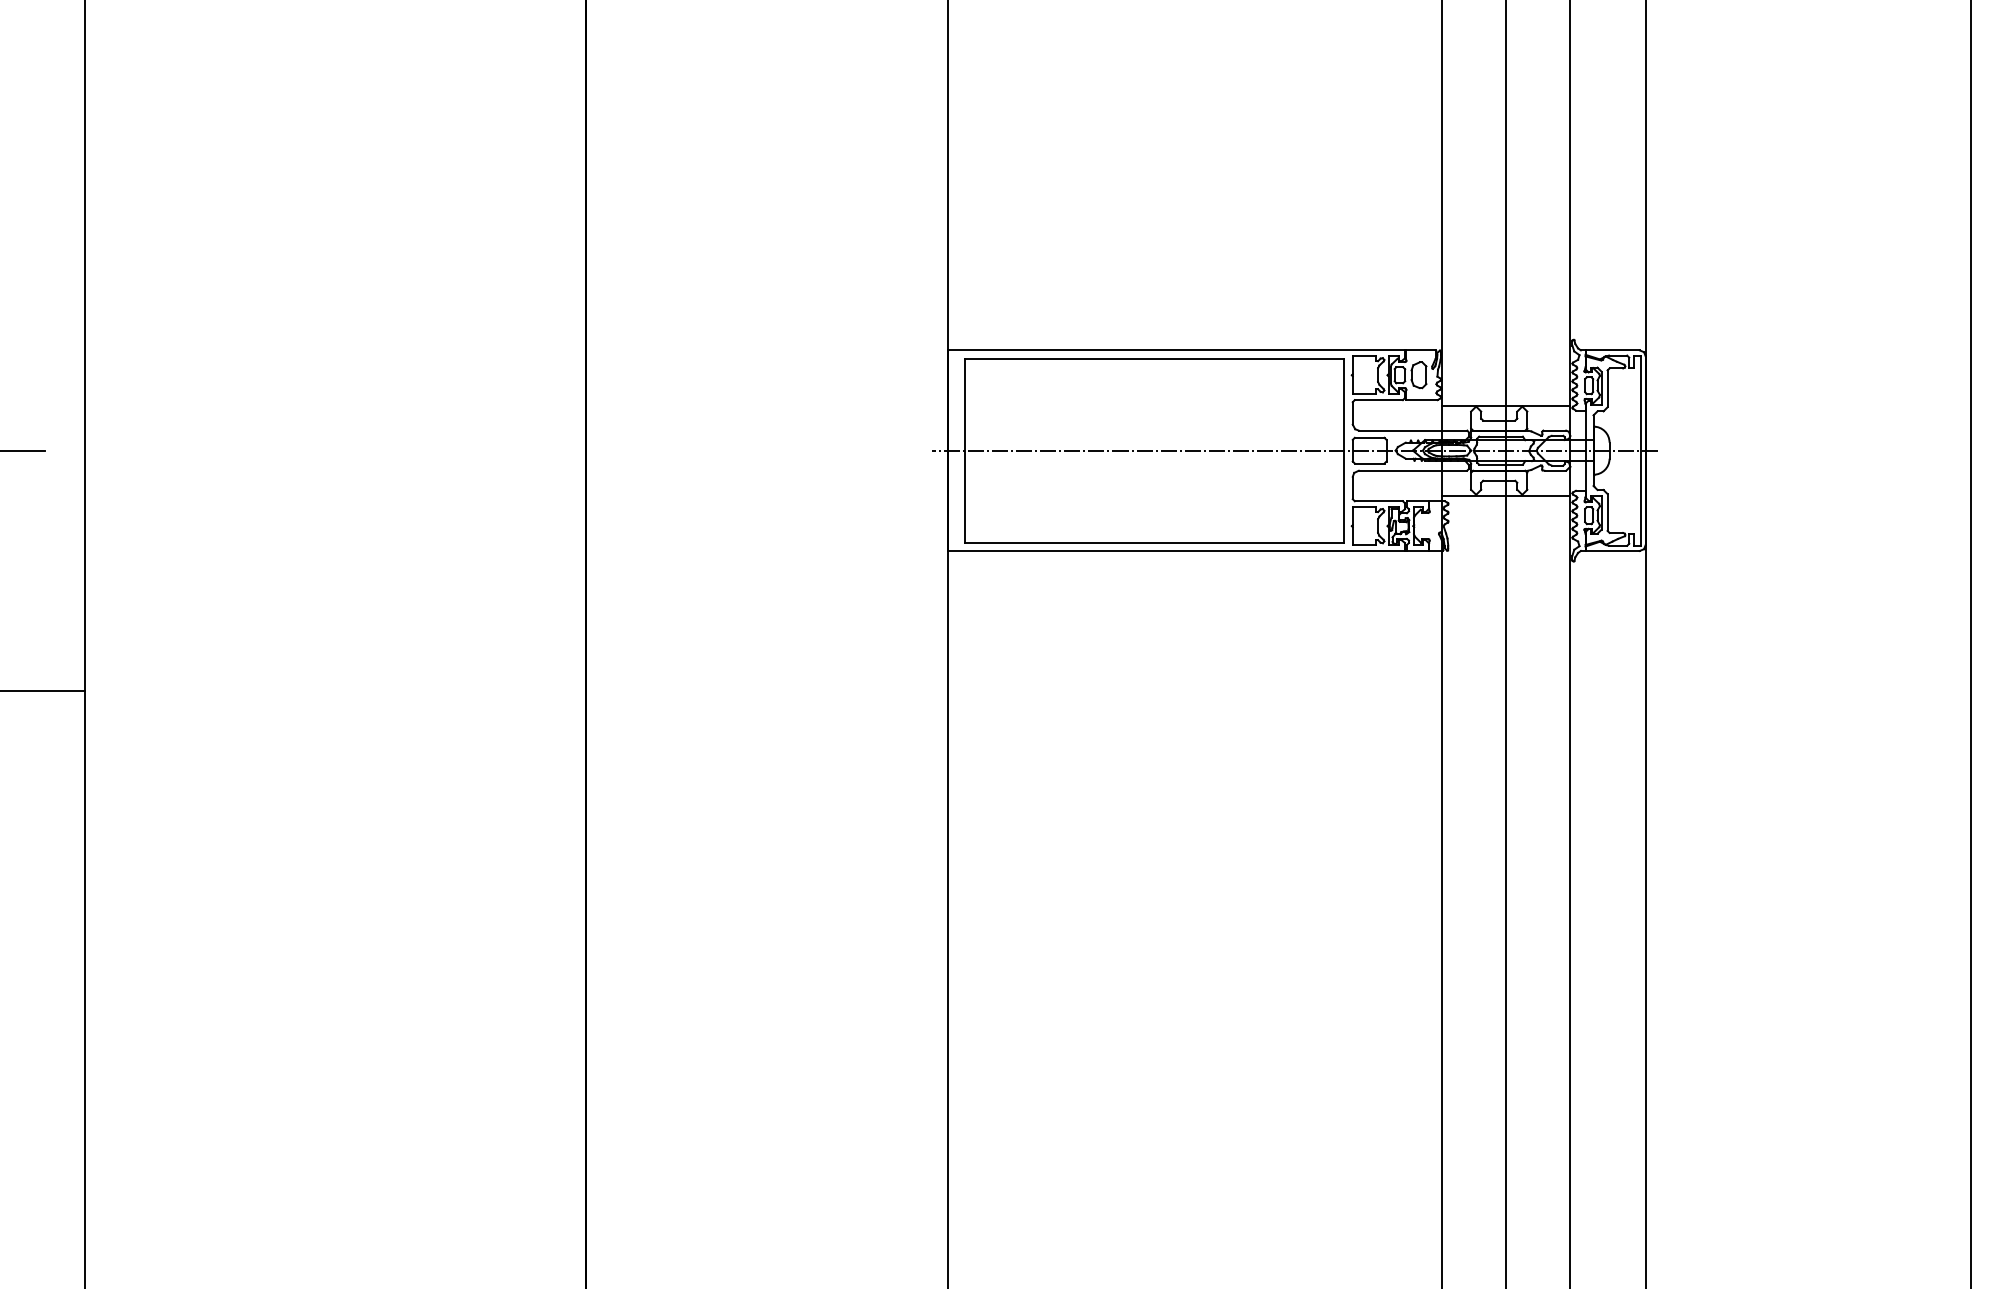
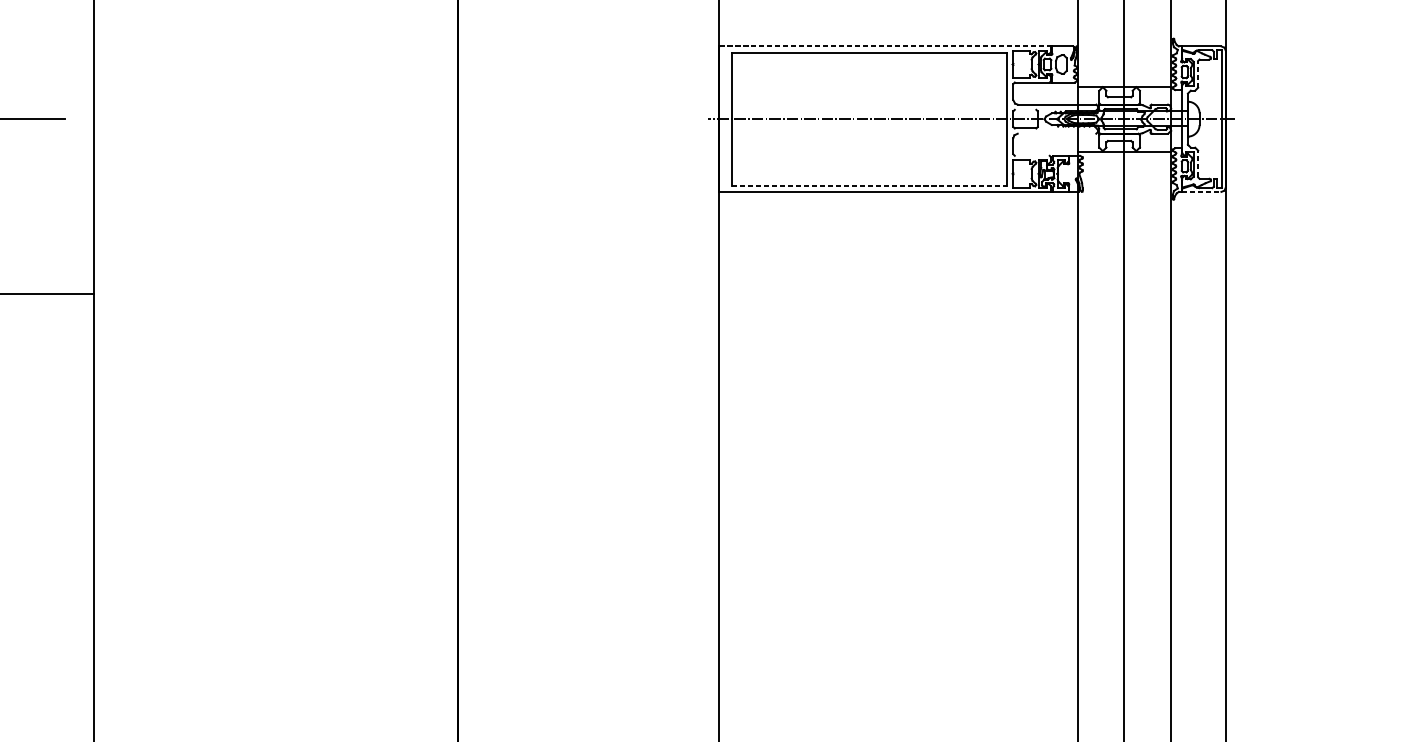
line: (1176, 350) -> (885, 46), solid -> dashed
line: (1607, 388) -> (1198, 74), solid -> dashed
line: (1369, 437) -> (1025, 109), removed
line: (1412, 470) -> (1056, 133), removed
line: (1378, 501) -> (1032, 156), removed
line: (1607, 511) -> (1198, 163), solid -> dashed
line: (1154, 542) -> (869, 185), solid -> dashed
line: (1613, 551) -> (1202, 192), solid -> dashed

